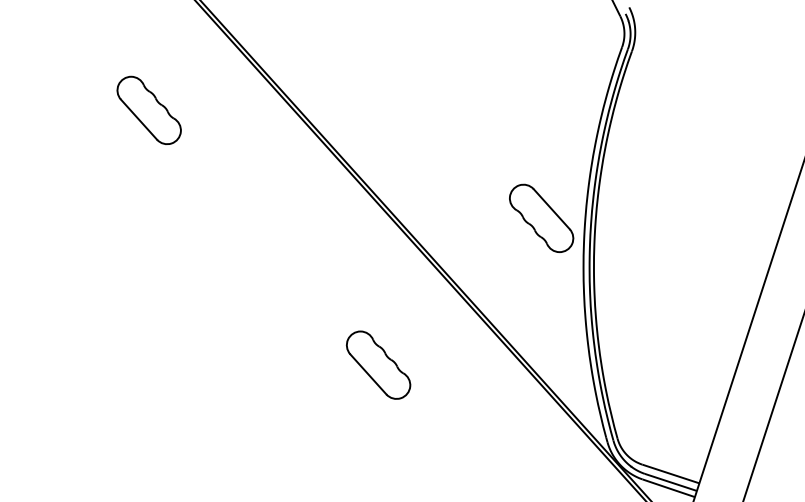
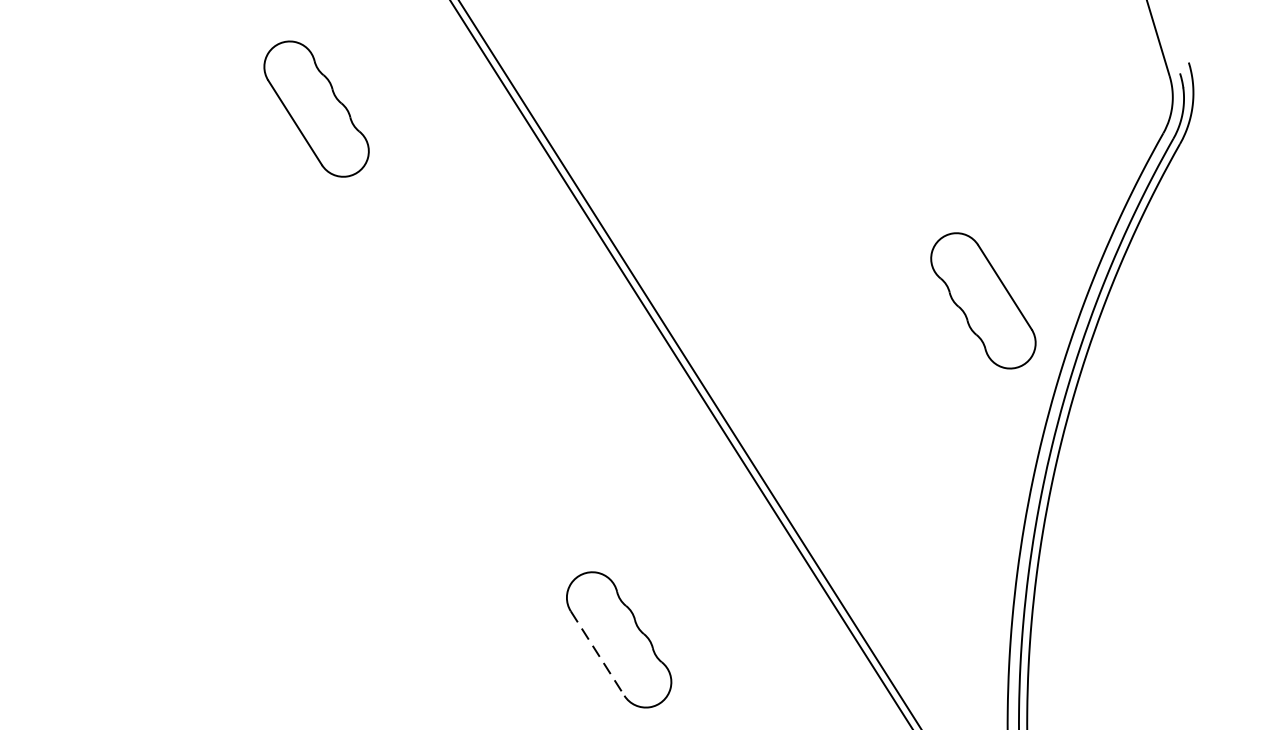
part: (148, 109) -> (315, 107), moved
part: (541, 217) -> (983, 299), moved
line: (368, 374) -> (597, 653), solid -> dashed

